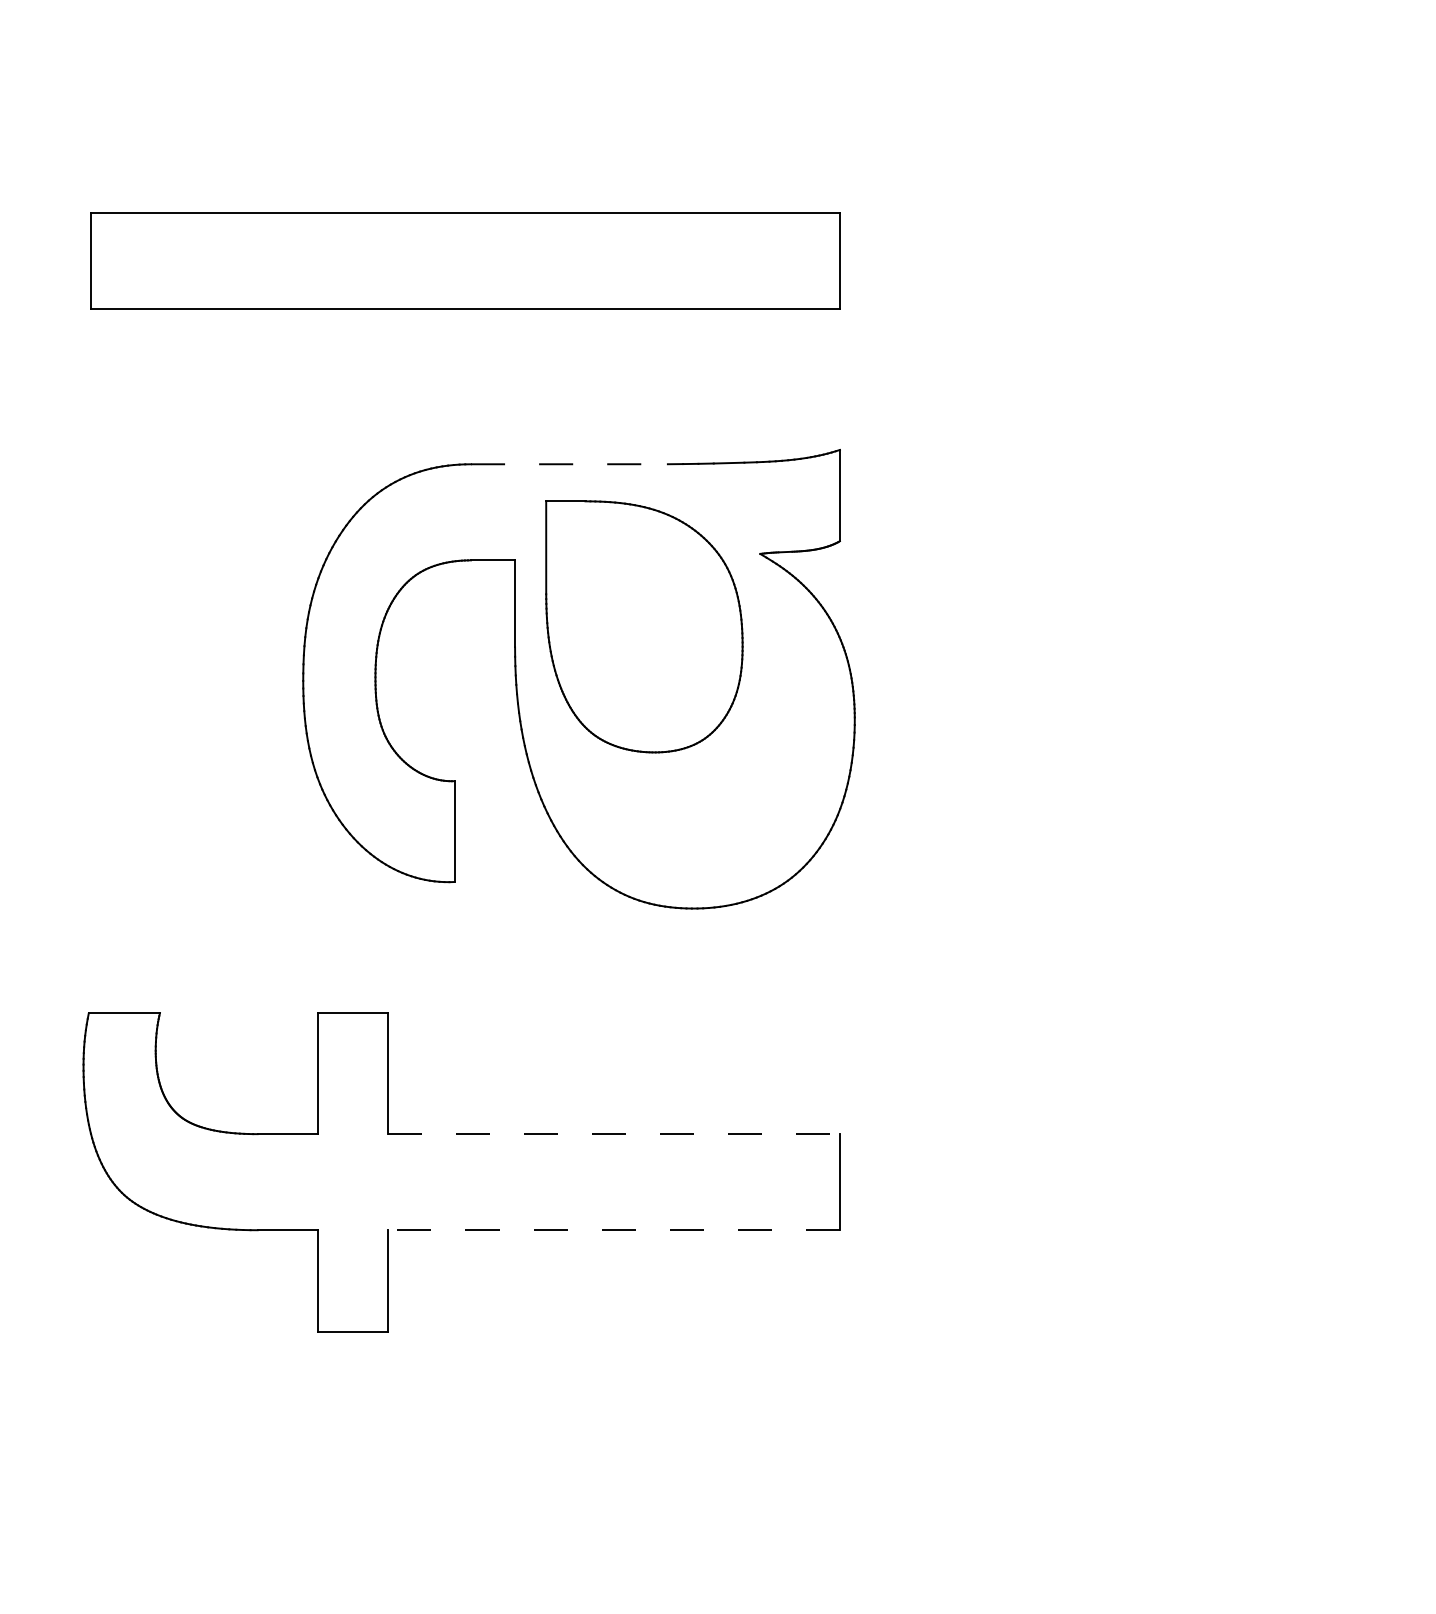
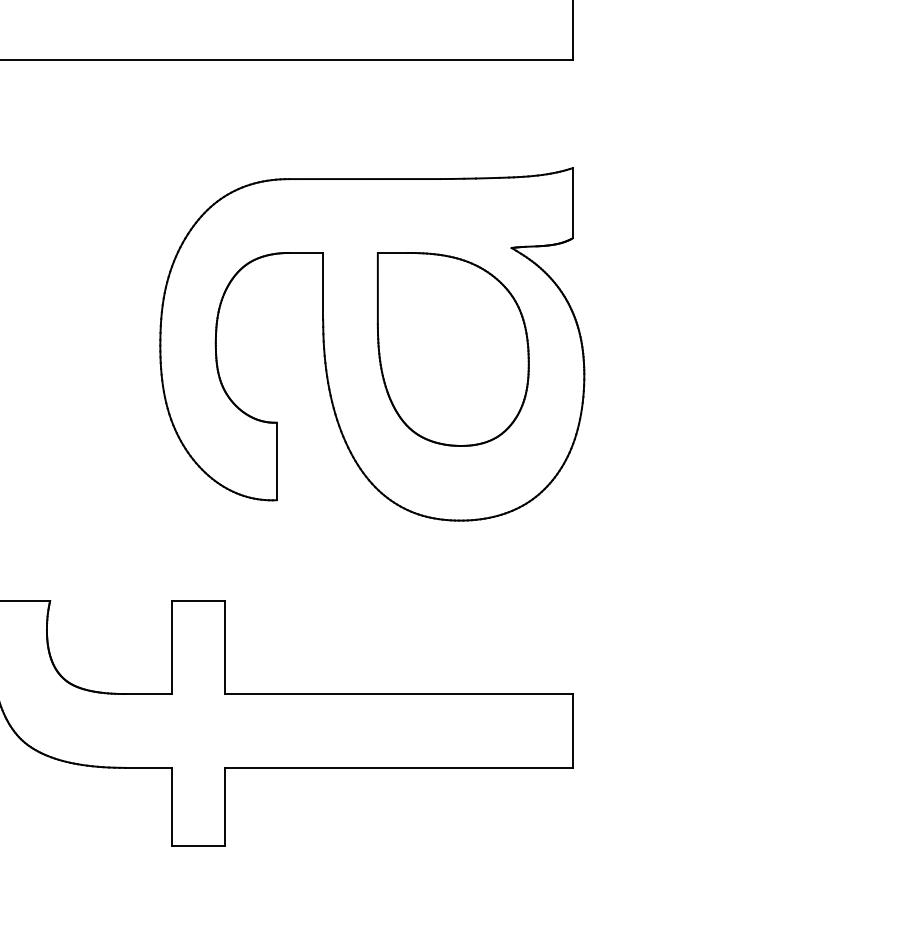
line: (569, 464) -> (365, 179), dashed -> solid
part: (644, 626) -> (453, 349), moved
line: (614, 1134) -> (399, 694), dashed -> solid
line: (613, 1230) -> (398, 768), dashed -> solid

